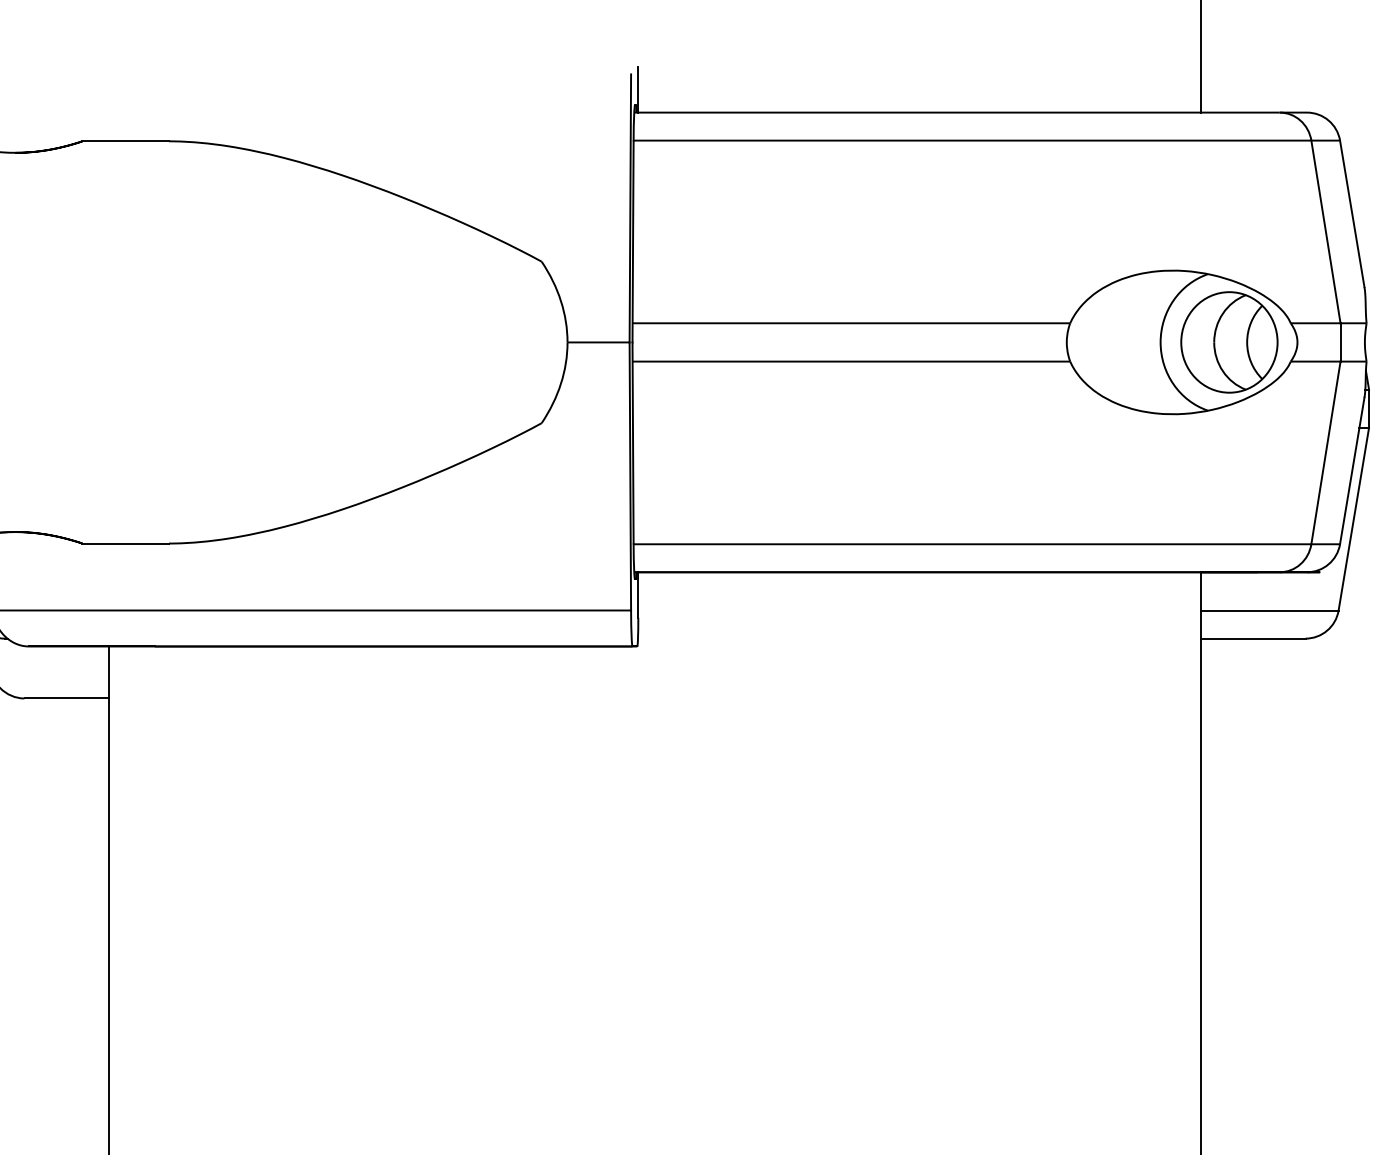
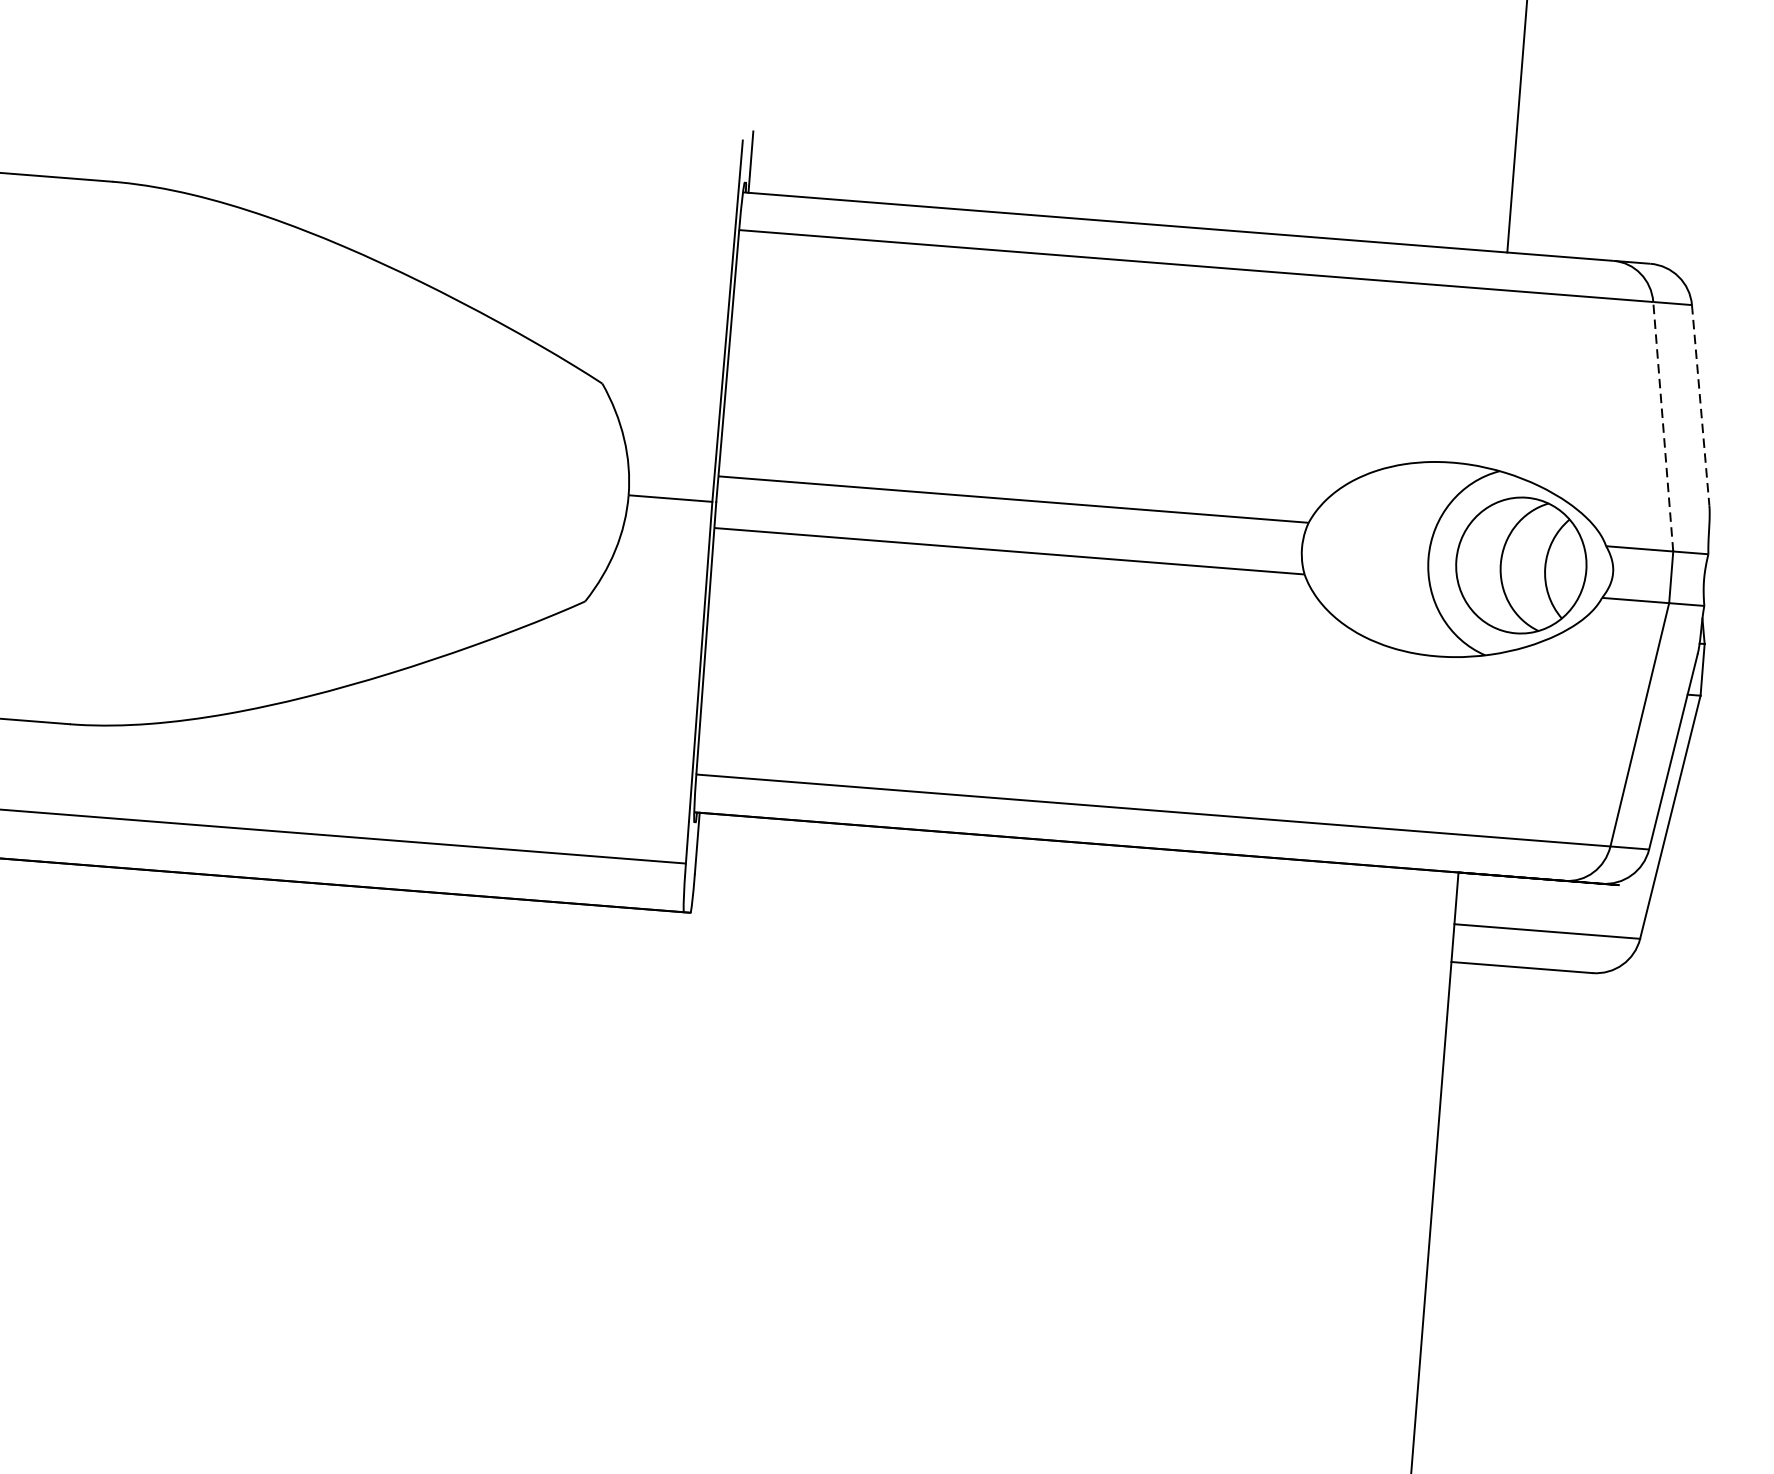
line: (1352, 214) -> (1700, 406), solid -> dashed
line: (1325, 231) -> (1662, 426), solid -> dashed

